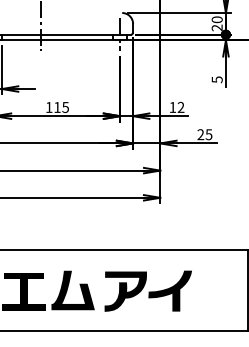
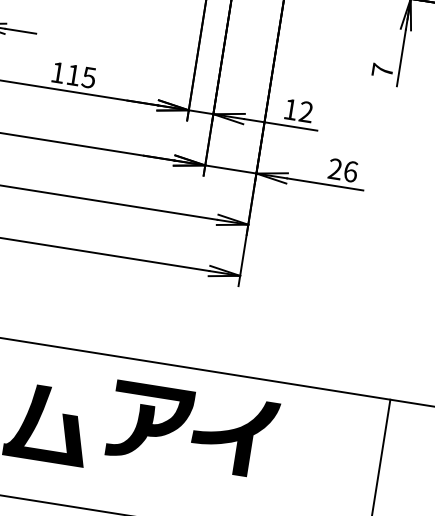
text: (216, 79) -> (381, 69), 5 -> 7
text: (208, 134) -> (349, 171), 25 -> 26
part: (147, 290) -> (191, 427), moved

